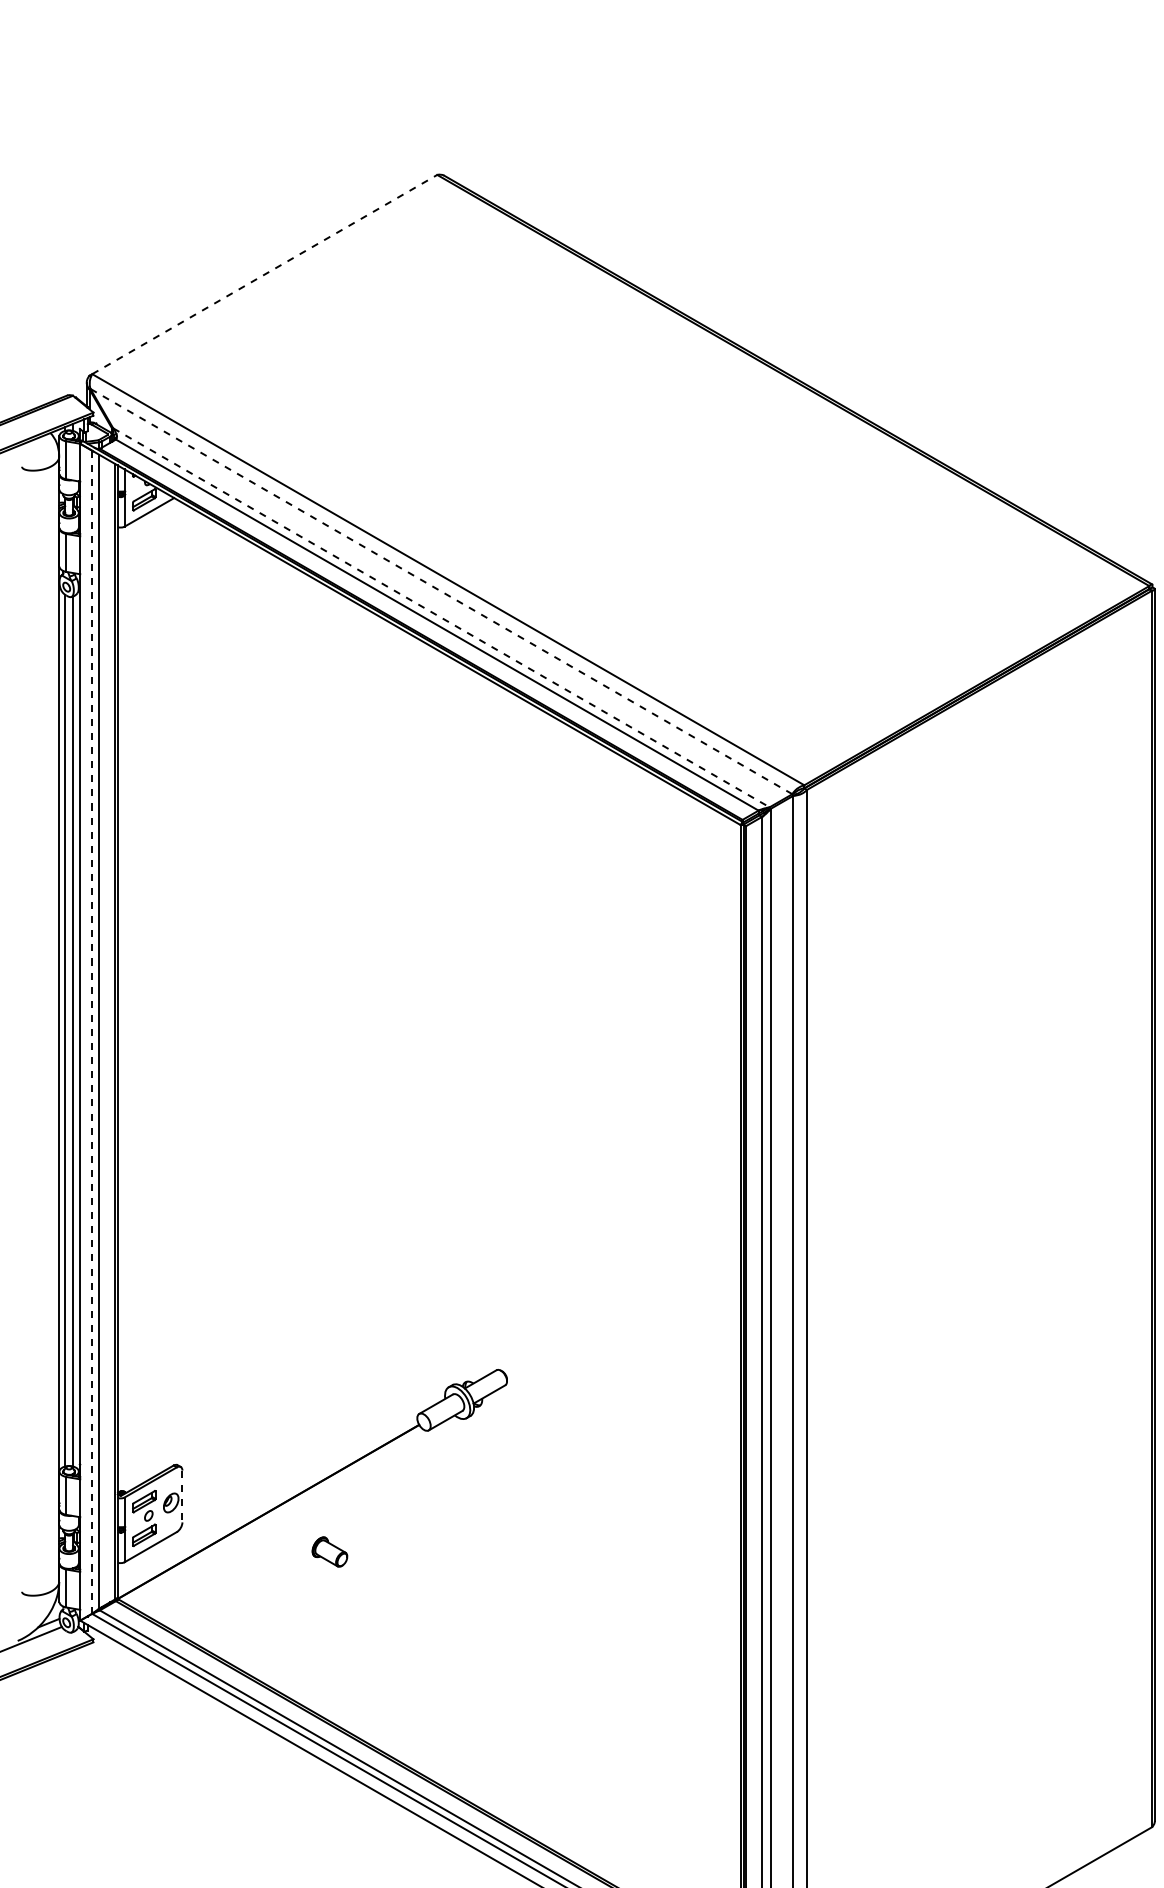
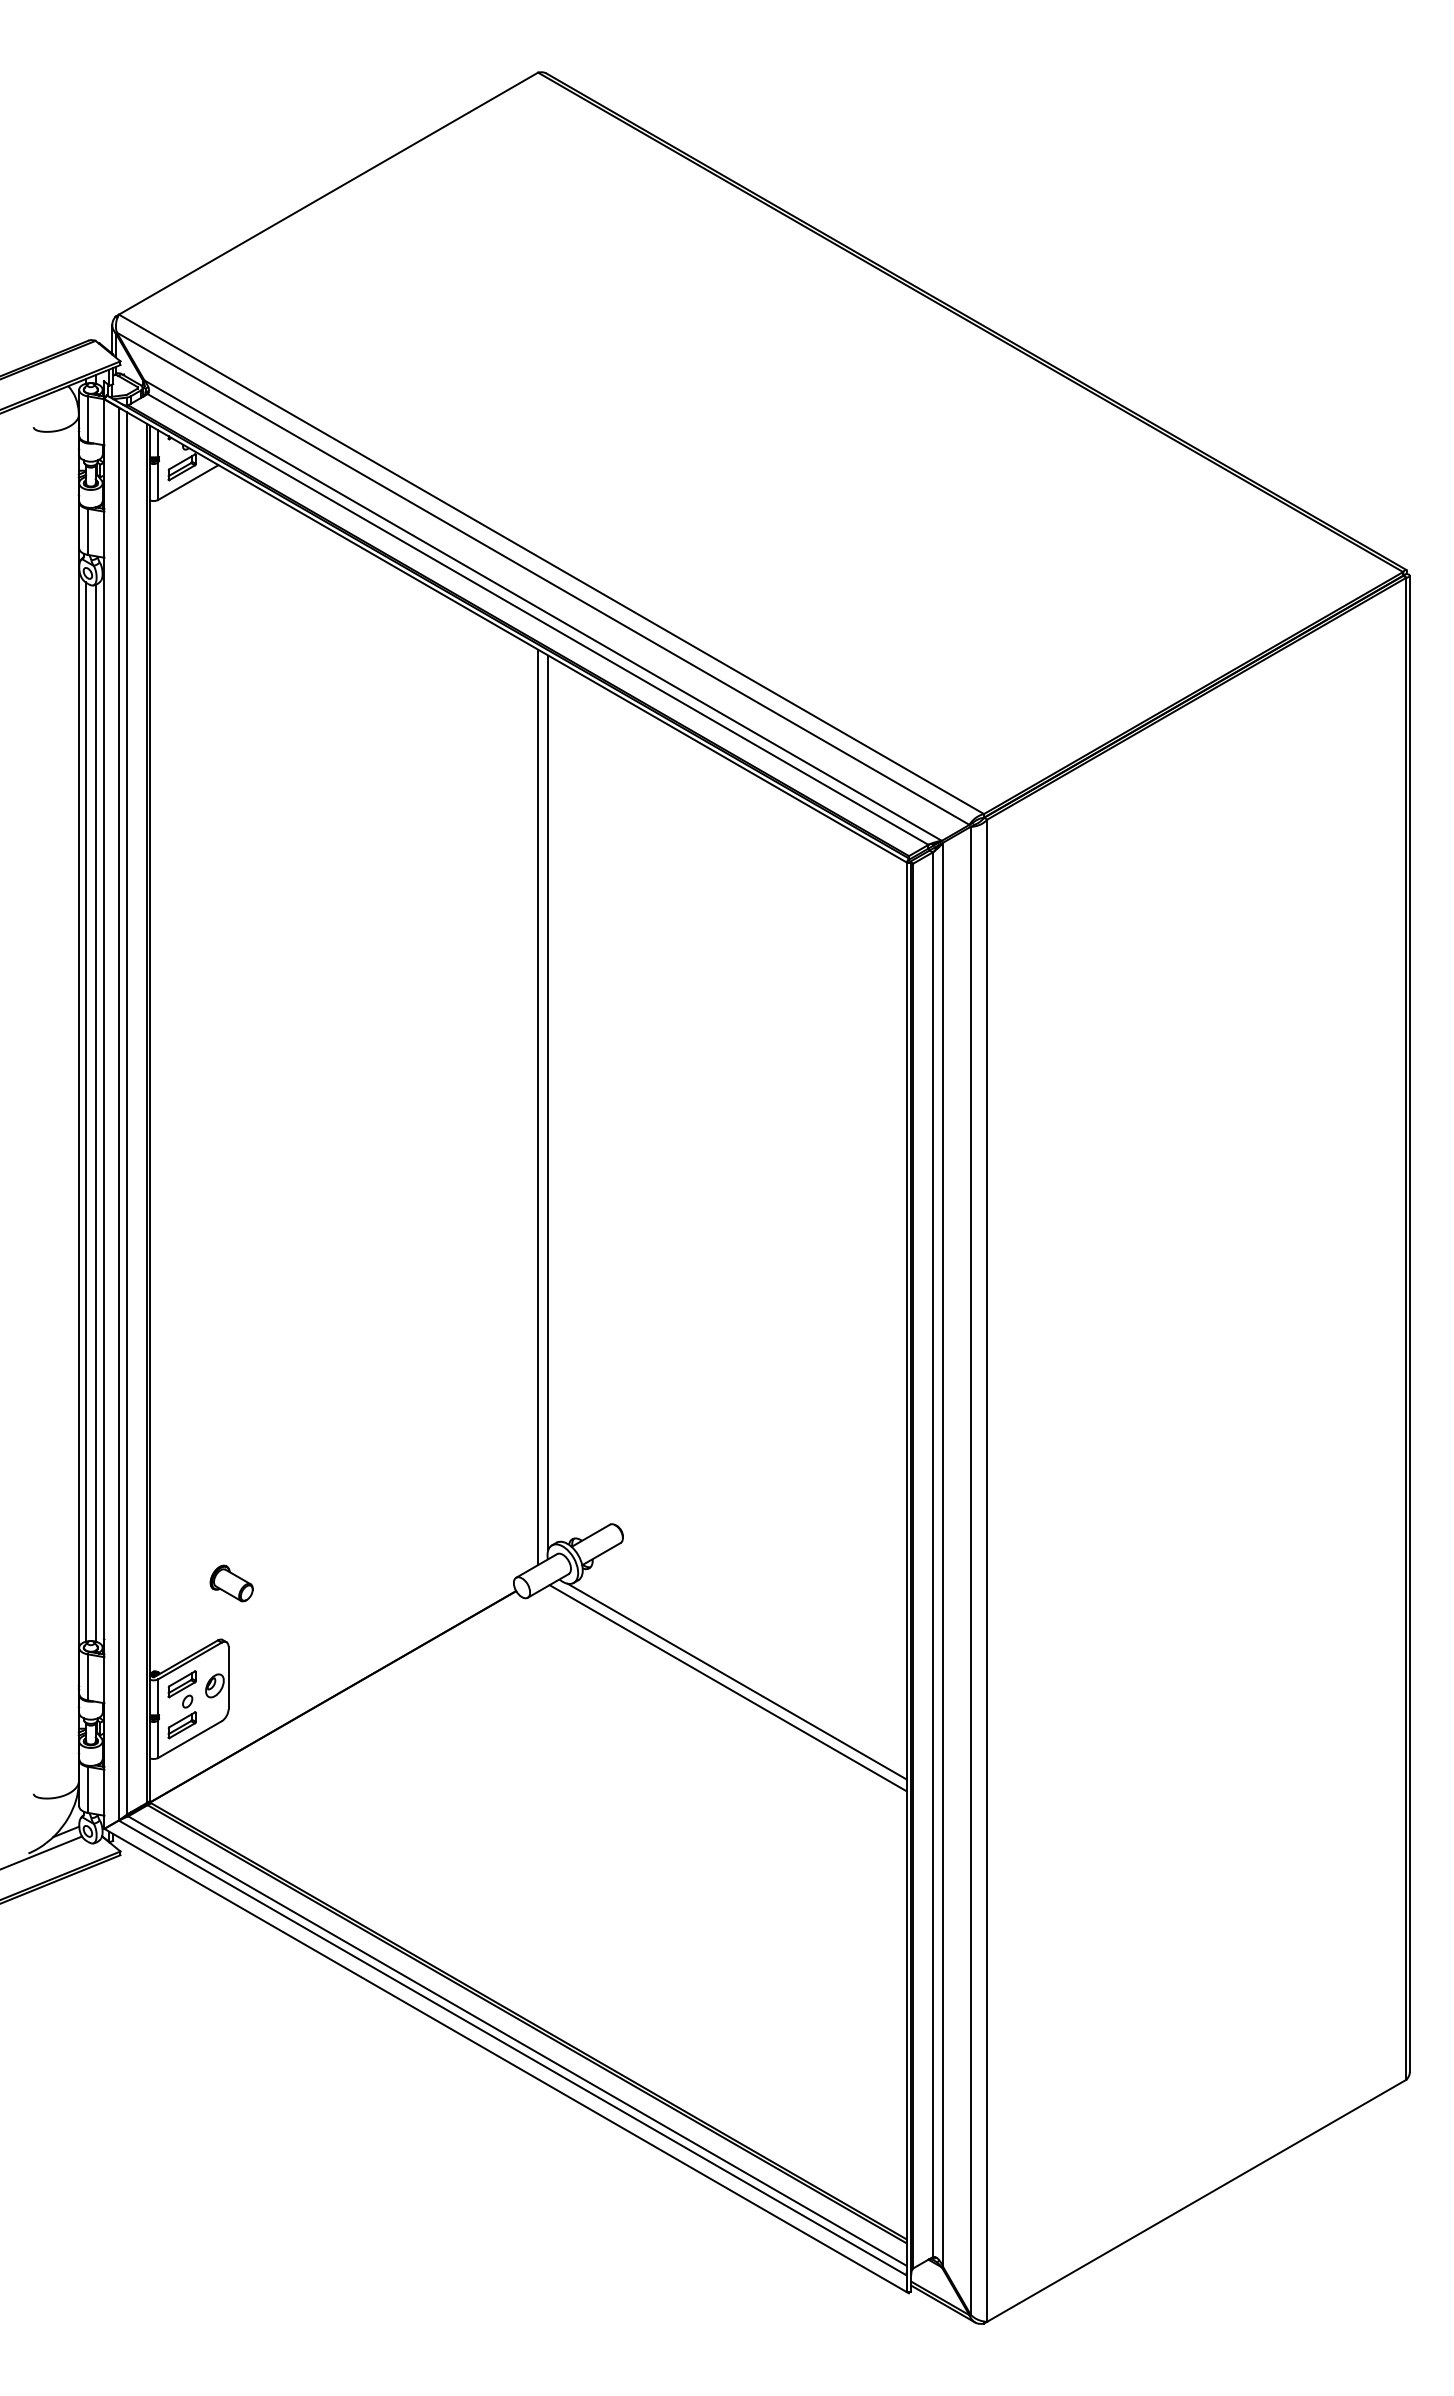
line: (264, 274) -> (328, 193), dashed -> solid
line: (440, 591) -> (542, 578), dashed -> solid
line: (441, 617) -> (543, 610), dashed -> solid
line: (445, 1022) -> (548, 1102), added
line: (437, 1026) -> (538, 1107), added
line: (91, 1031) -> (118, 1113), dashed -> solid
line: (182, 1496) -> (228, 1678), dashed -> solid
line: (600, 1499) -> (736, 1681), added
line: (593, 1505) -> (727, 1688), added
part: (329, 1552) -> (231, 1583), moved

